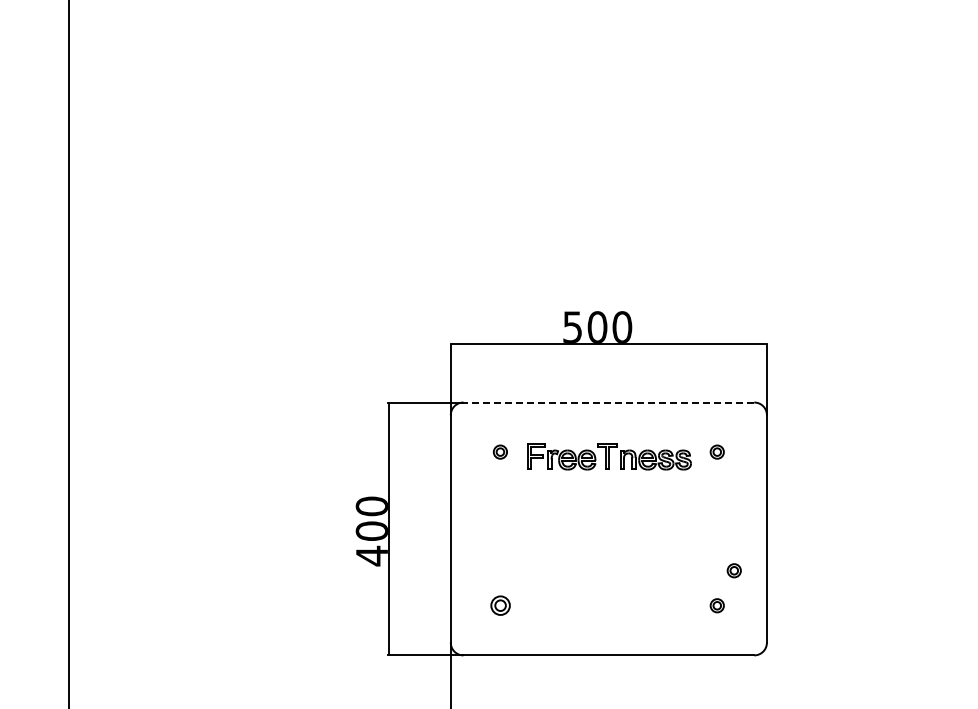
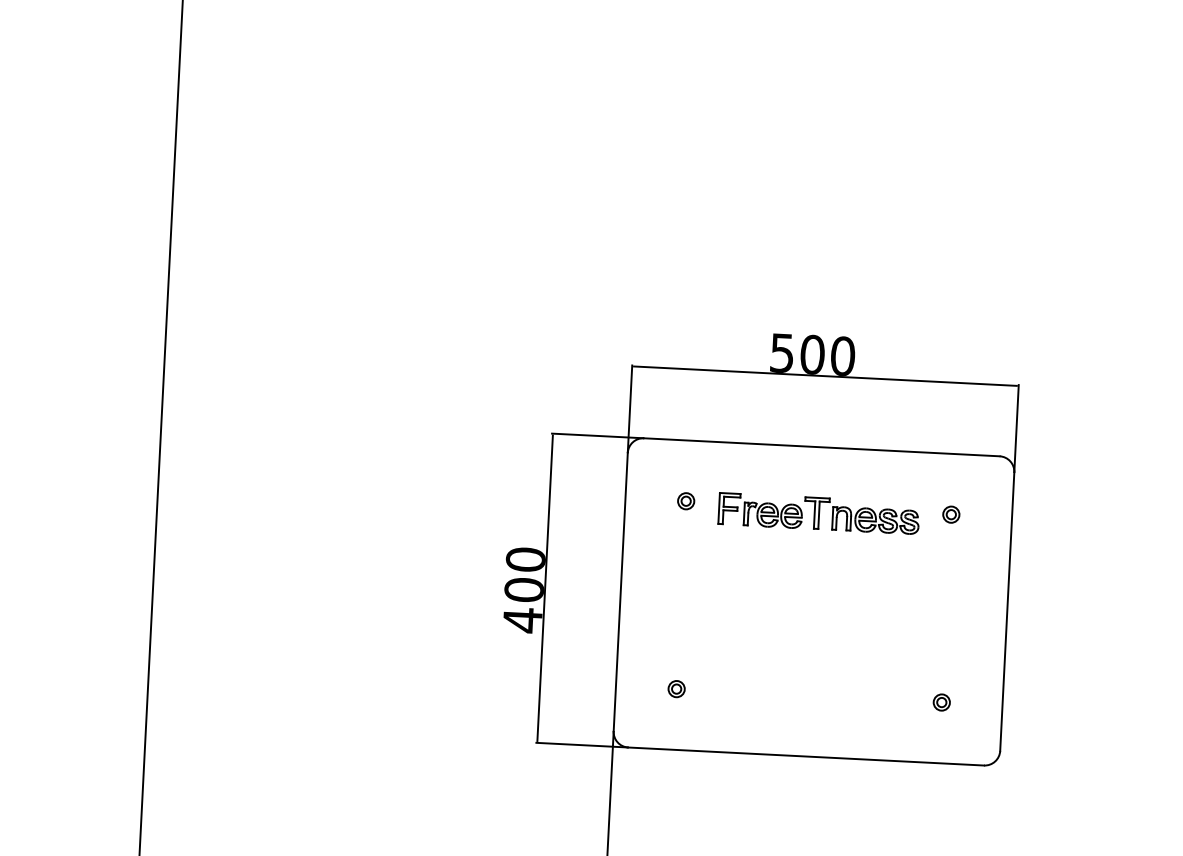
line: (608, 402) -> (821, 447), dashed -> solid
part: (733, 570) -> (963, 660), removed
part: (499, 605) -> (675, 688), size x0.71

